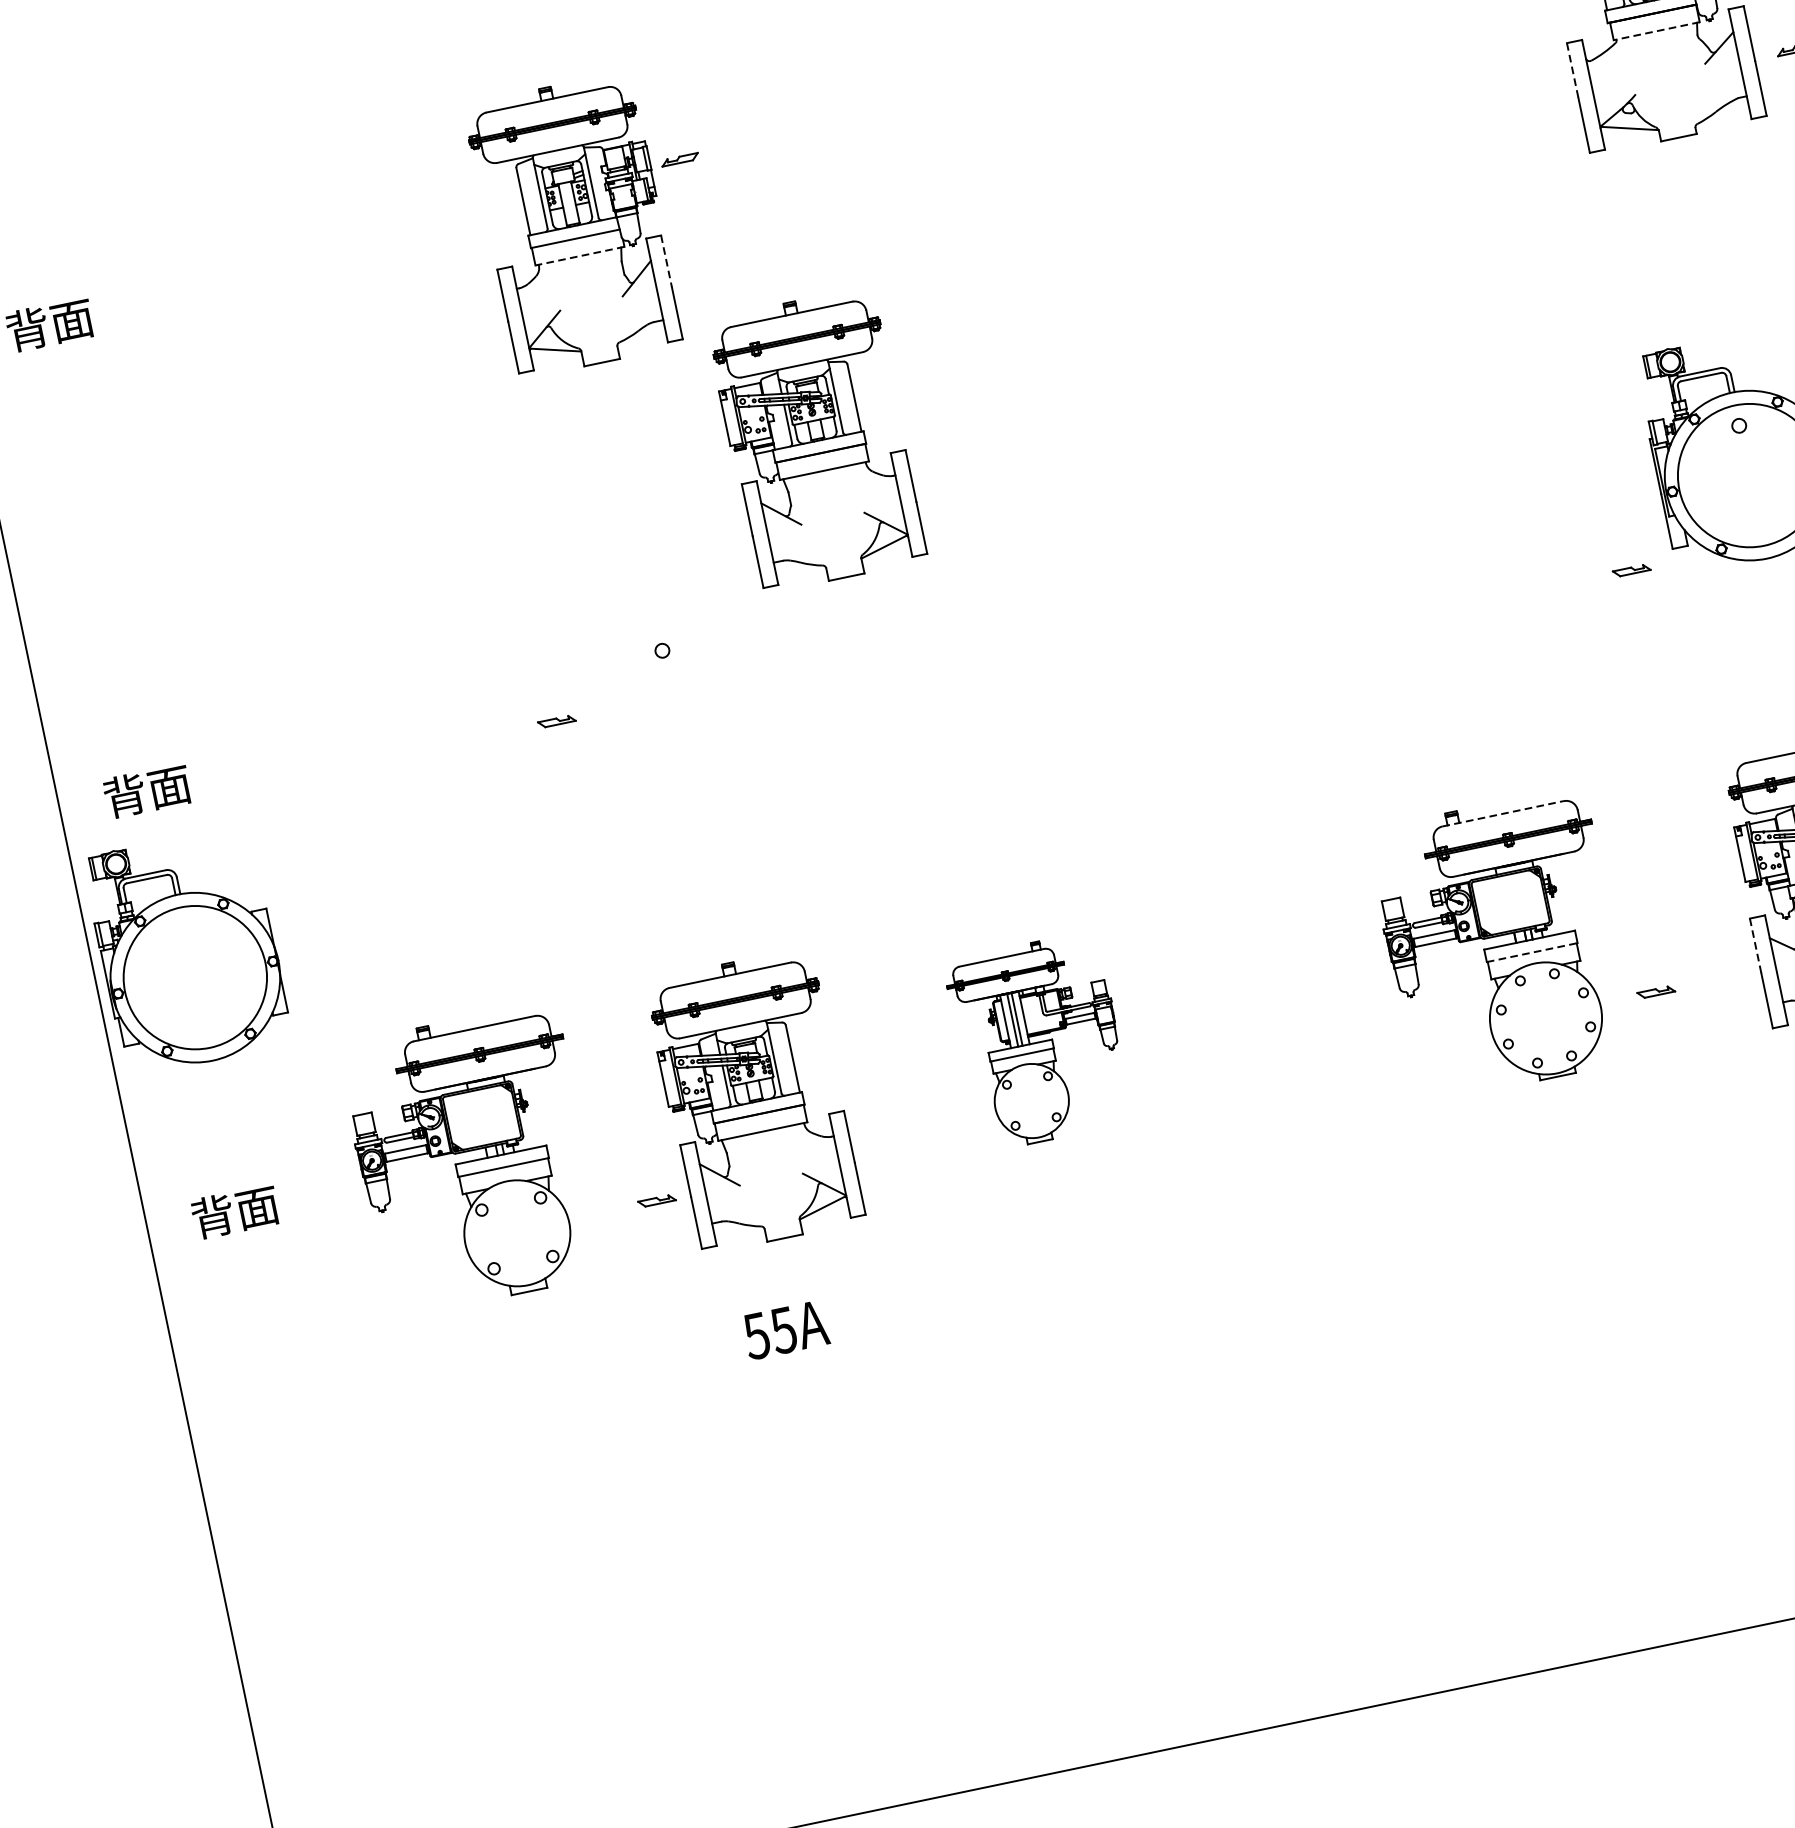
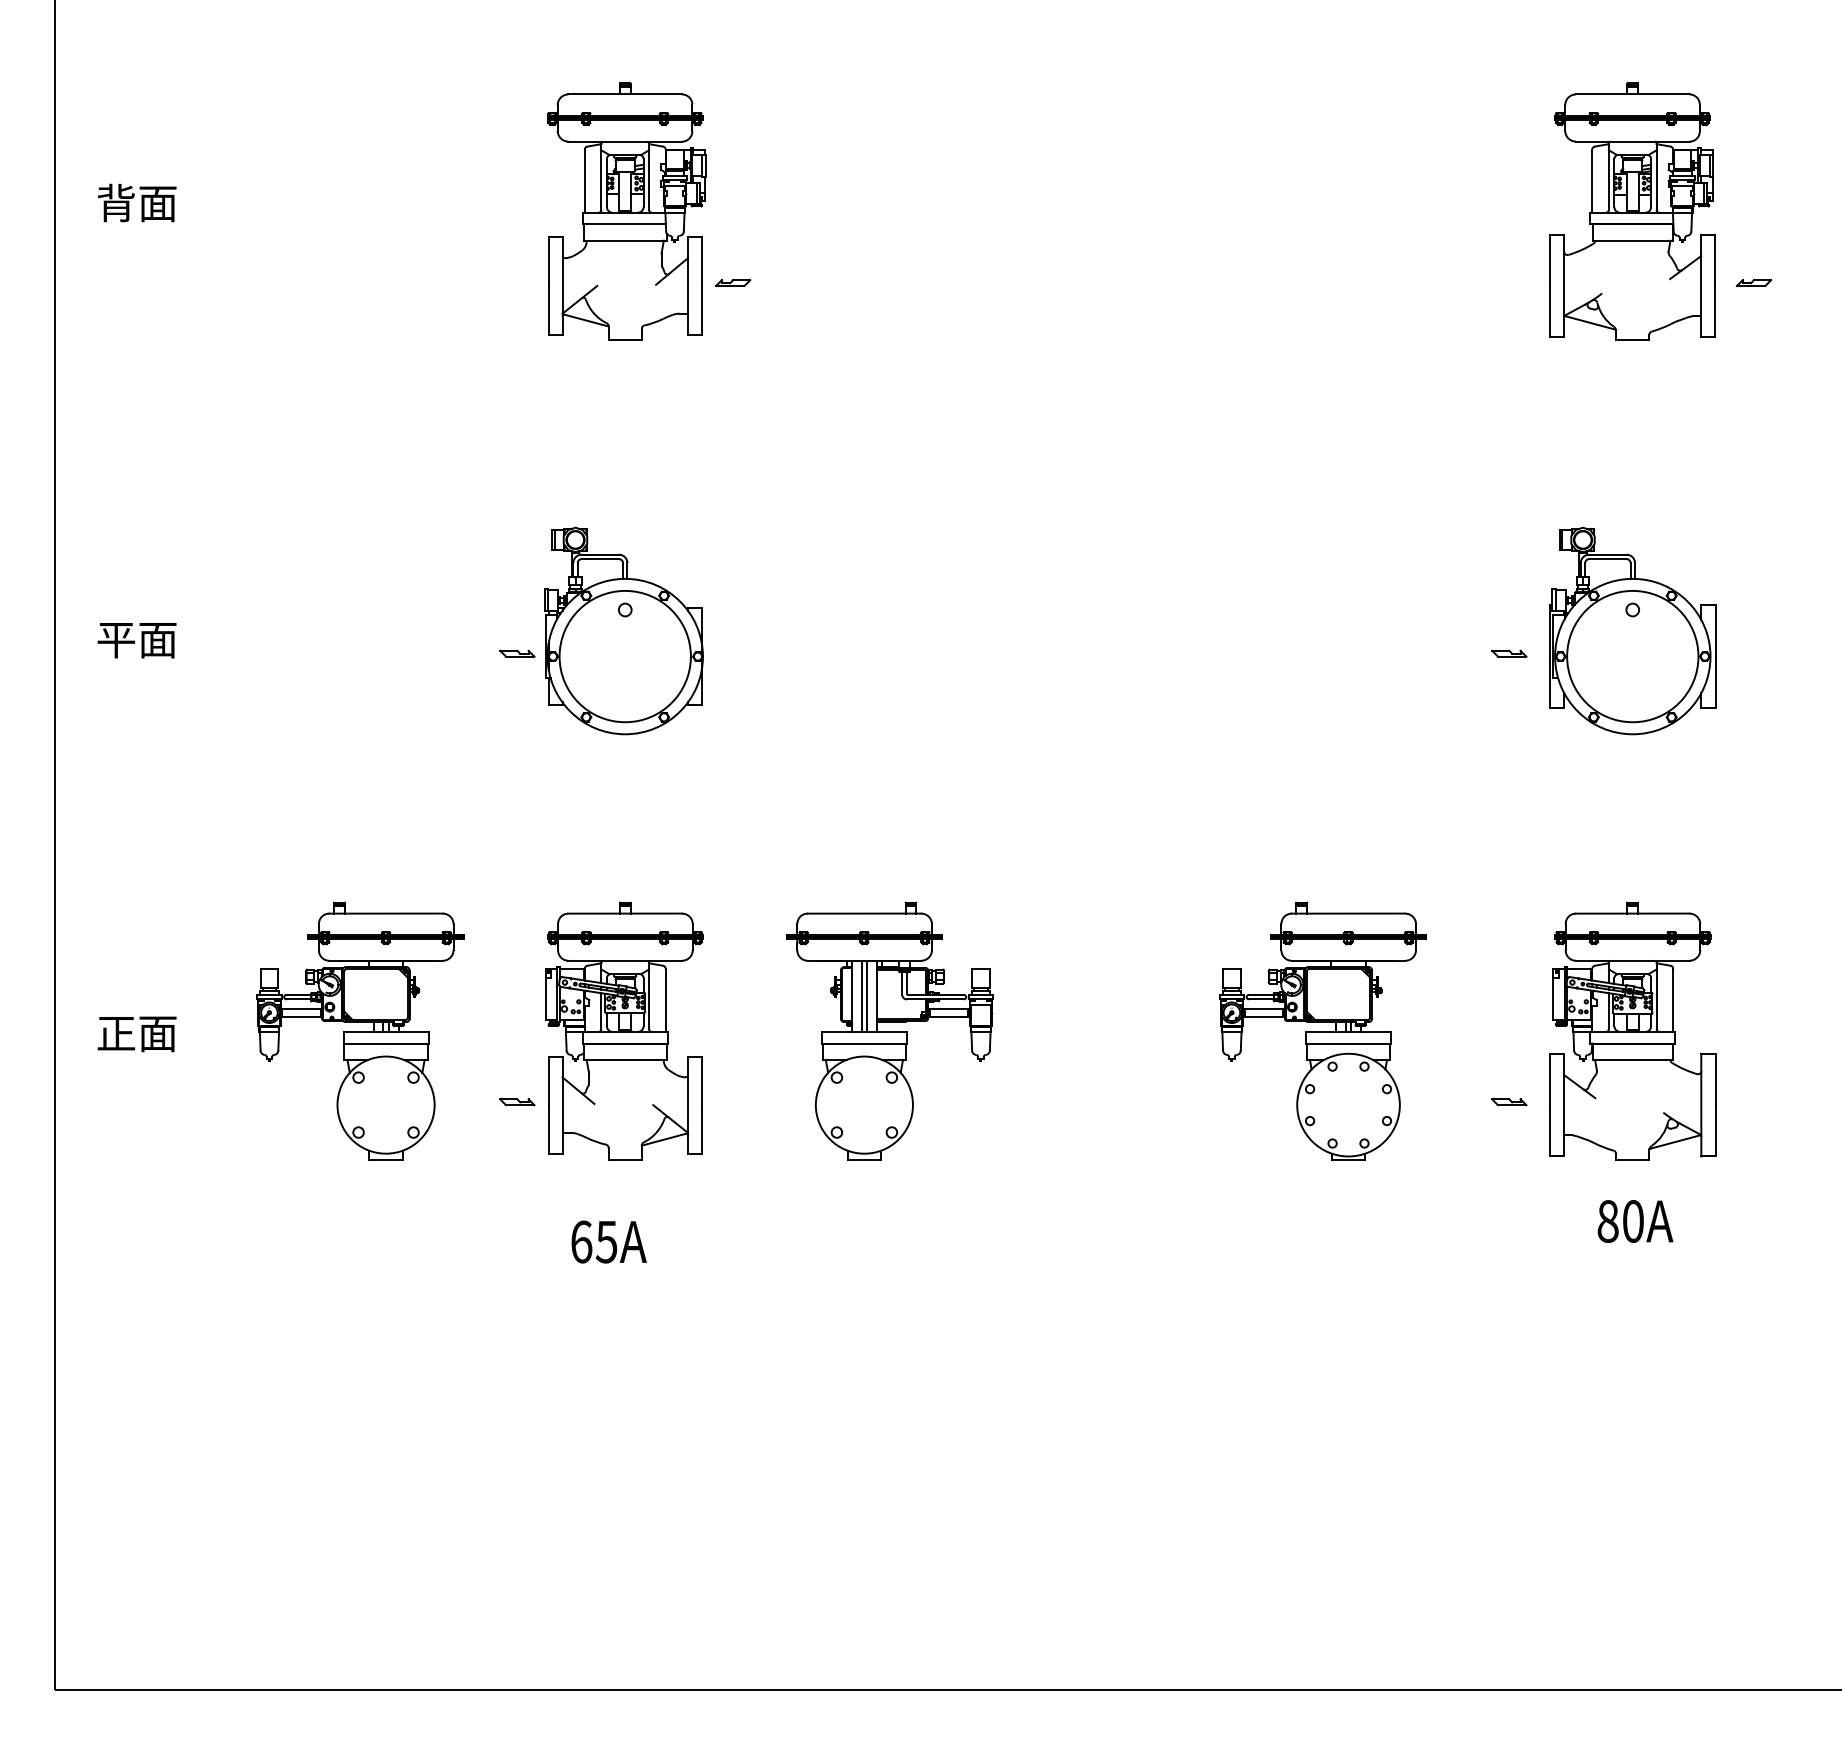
line: (1656, 31) -> (1632, 240), dashed -> solid
line: (1573, 70) -> (1550, 260), dashed -> solid
part: (680, 159) -> (733, 282), moved
line: (580, 255) -> (625, 240), dashed -> solid
line: (666, 262) -> (701, 262), dashed -> solid
part: (817, 439) -> (803, 449), removed
part: (1631, 570) -> (1509, 653), moved
text: (124, 796) -> (115, 639), 背面 -> 平面
line: (1503, 813) -> (1348, 913), dashed -> solid
line: (1756, 945) -> (1550, 1079), dashed -> solid
part: (187, 950) -> (623, 630), moved
line: (1533, 952) -> (1349, 1043), dashed -> solid
part: (1656, 992) -> (1509, 1102), moved
part: (1038, 1041) -> (889, 1030), size x1.43
text: (213, 1215) -> (116, 1032), 背面 -> 正面
text: (756, 1335) -> (581, 1241), 55A -> 65A

